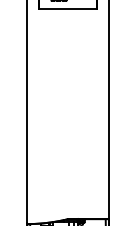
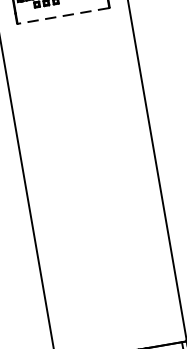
line: (67, 8) -> (62, 15), solid -> dashed

